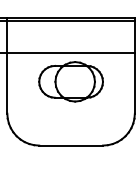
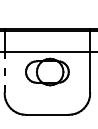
line: (7, 82) -> (4, 72), solid -> dashed

